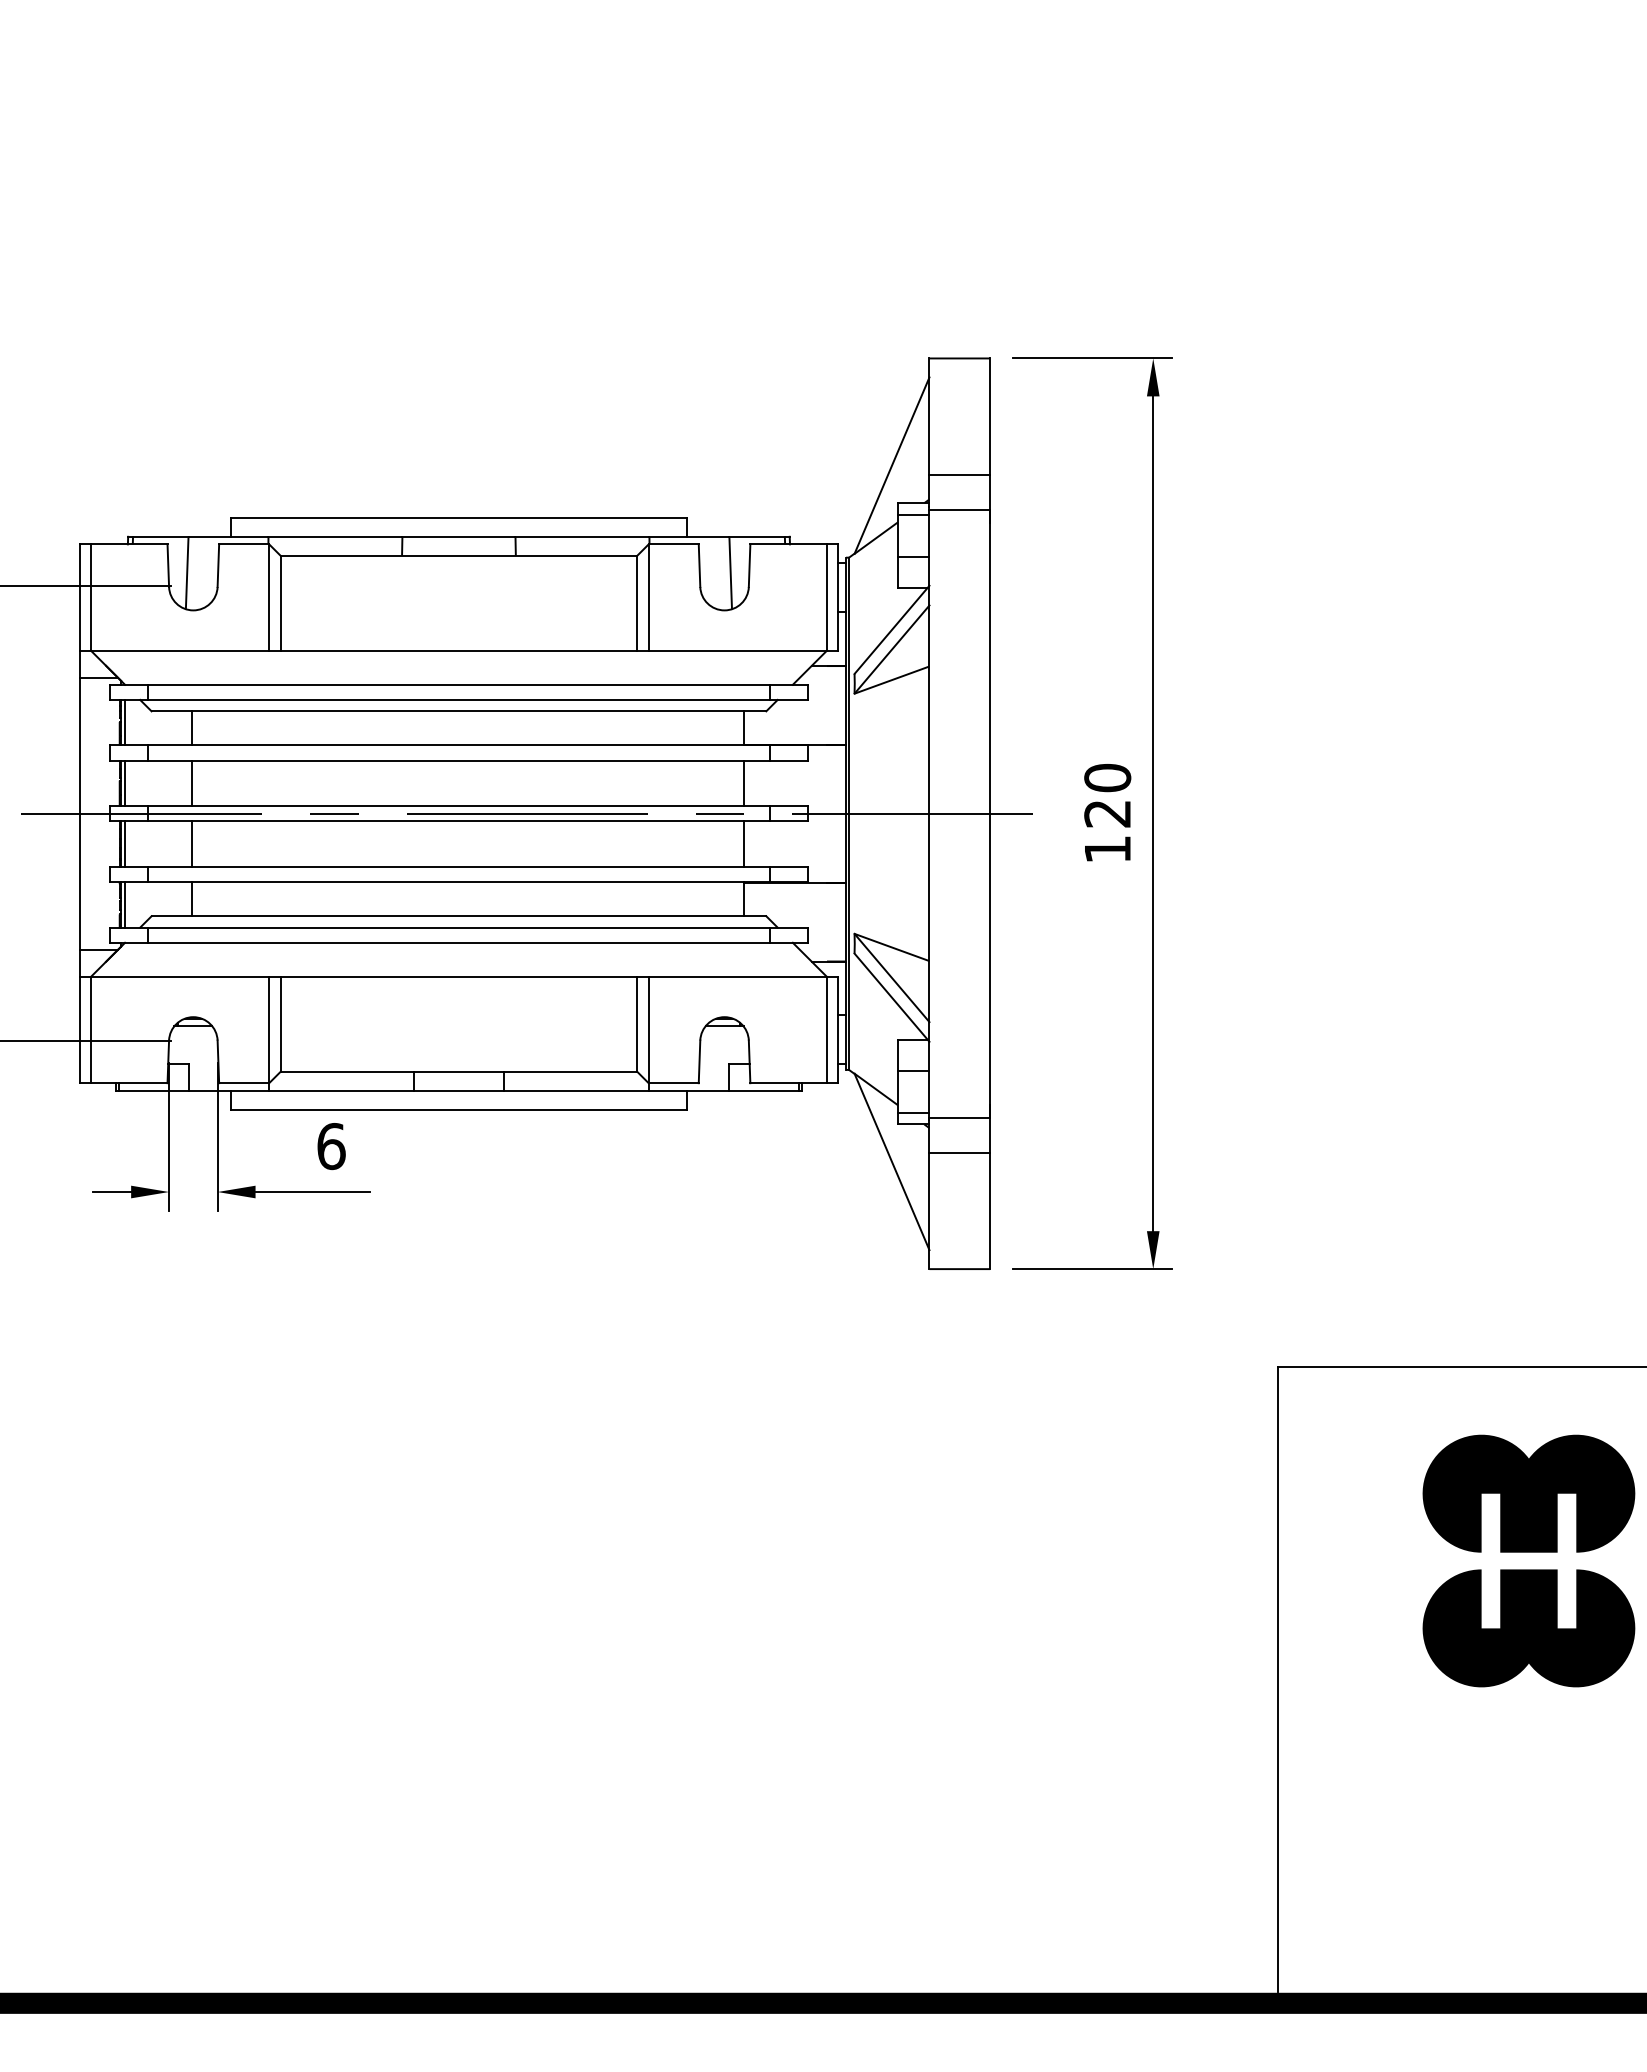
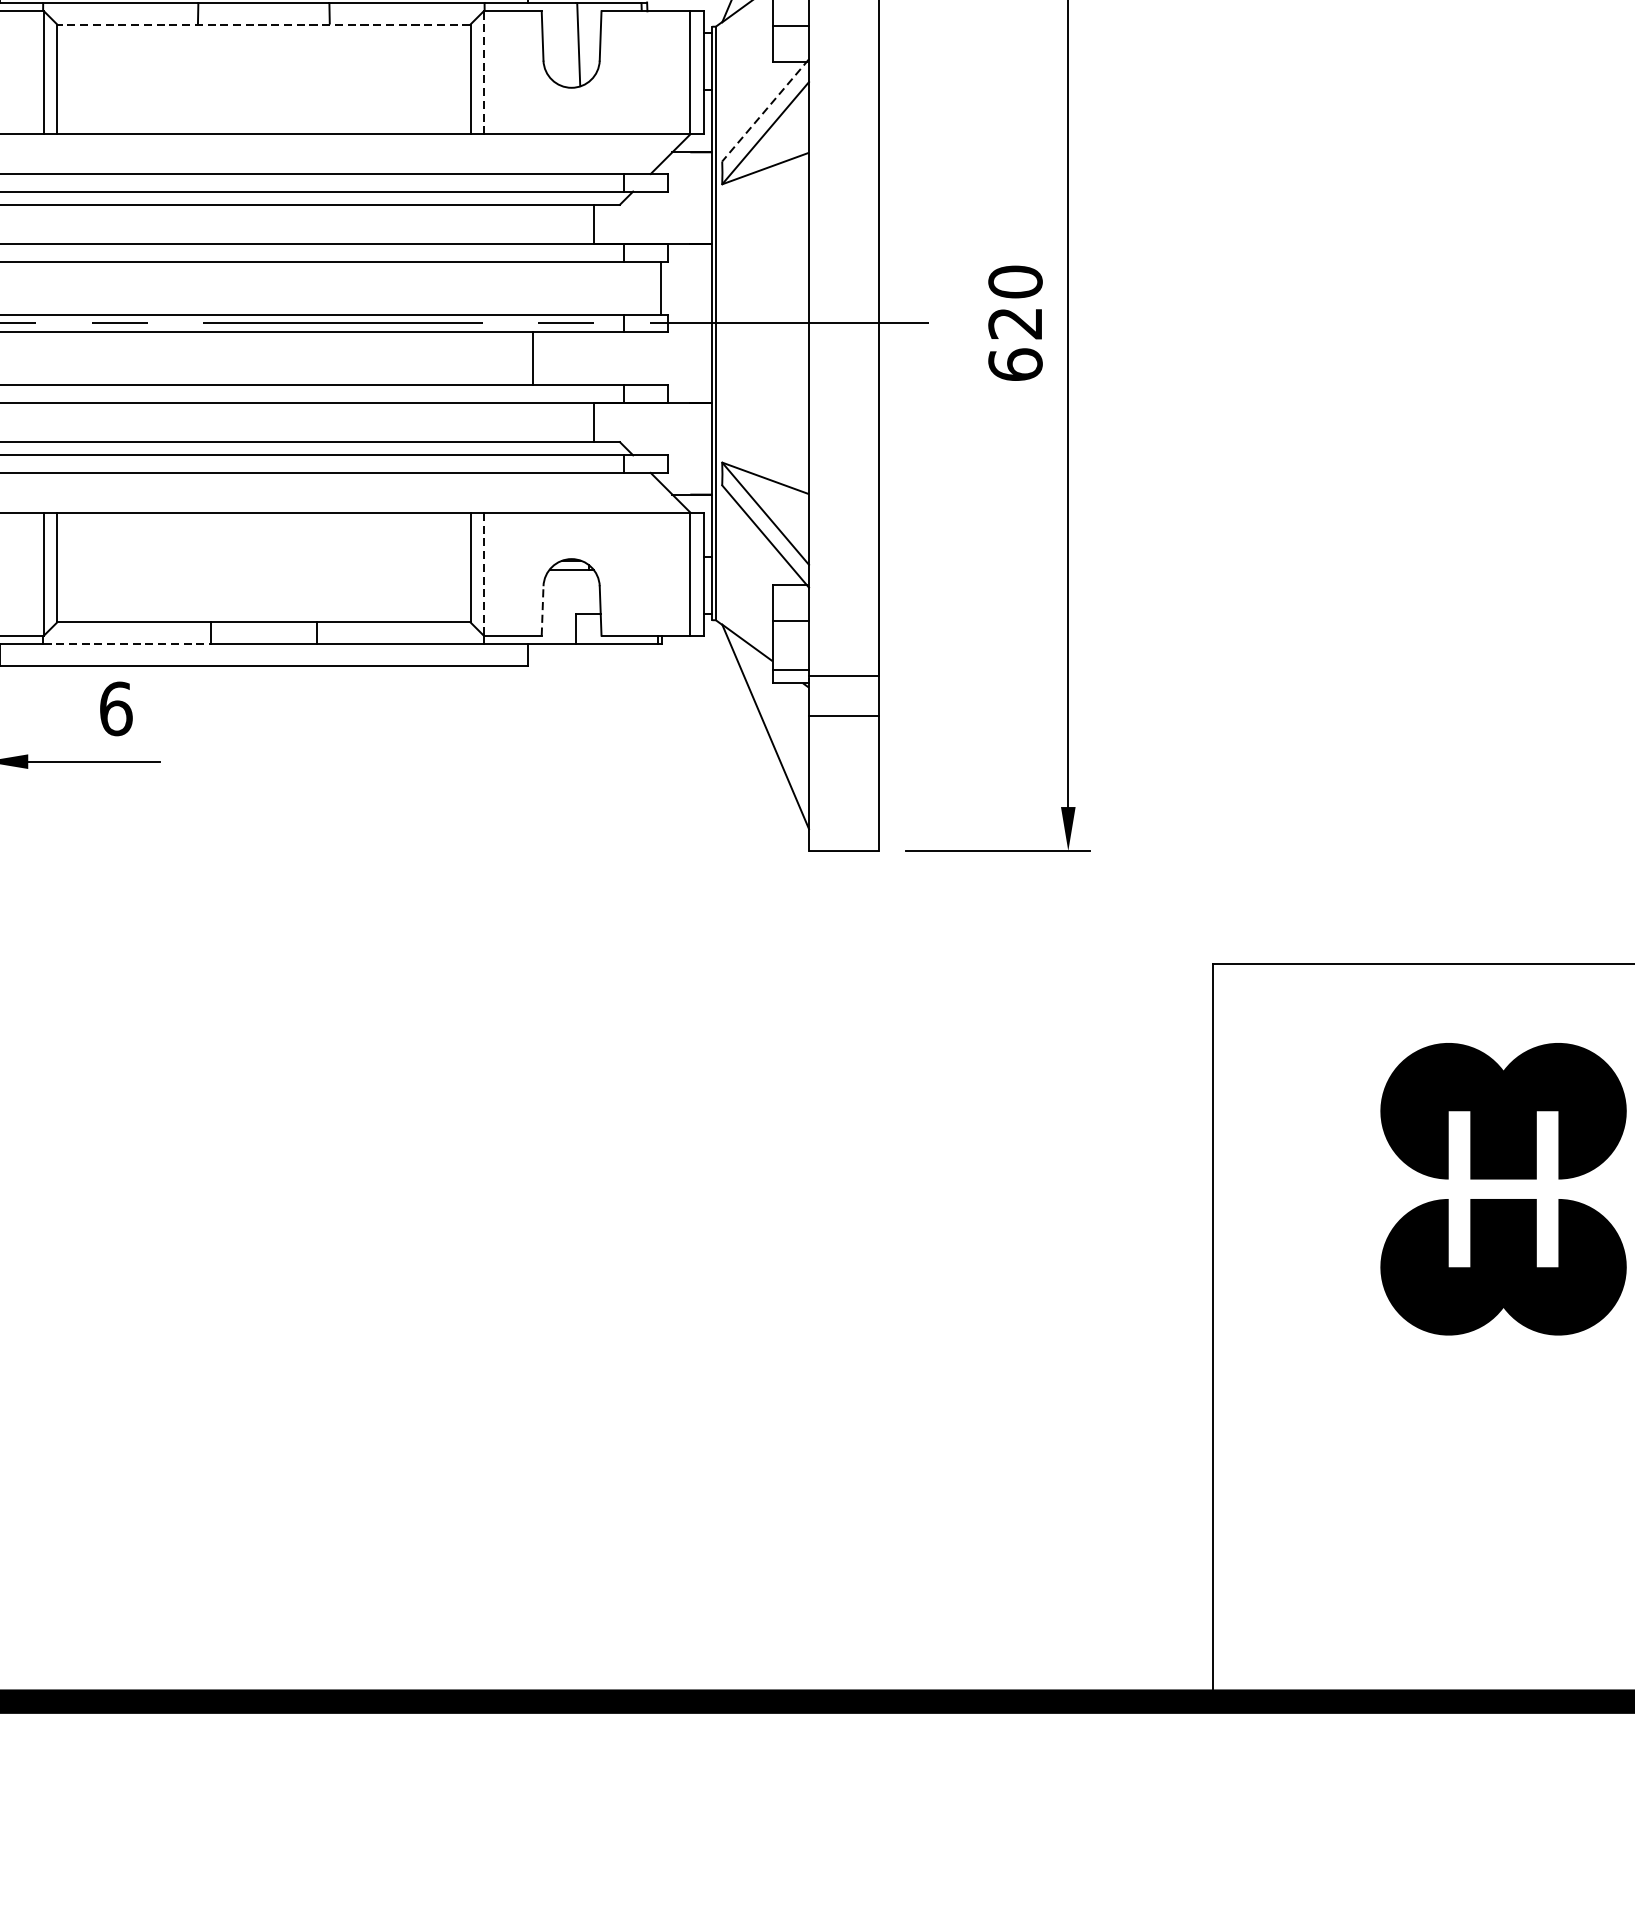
line: (458, 555) -> (263, 24), solid -> dashed
line: (648, 597) -> (483, 72), solid -> dashed
line: (892, 629) -> (766, 109), solid -> dashed
line: (743, 783) -> (660, 288), moved
line: (743, 843) -> (533, 357), moved
text: (1107, 849) -> (1015, 364), 120 -> 620
line: (648, 1029) -> (483, 573), solid -> dashed
line: (699, 1061) -> (542, 610), solid -> dashed
line: (341, 1090) -> (127, 644), solid -> dashed

